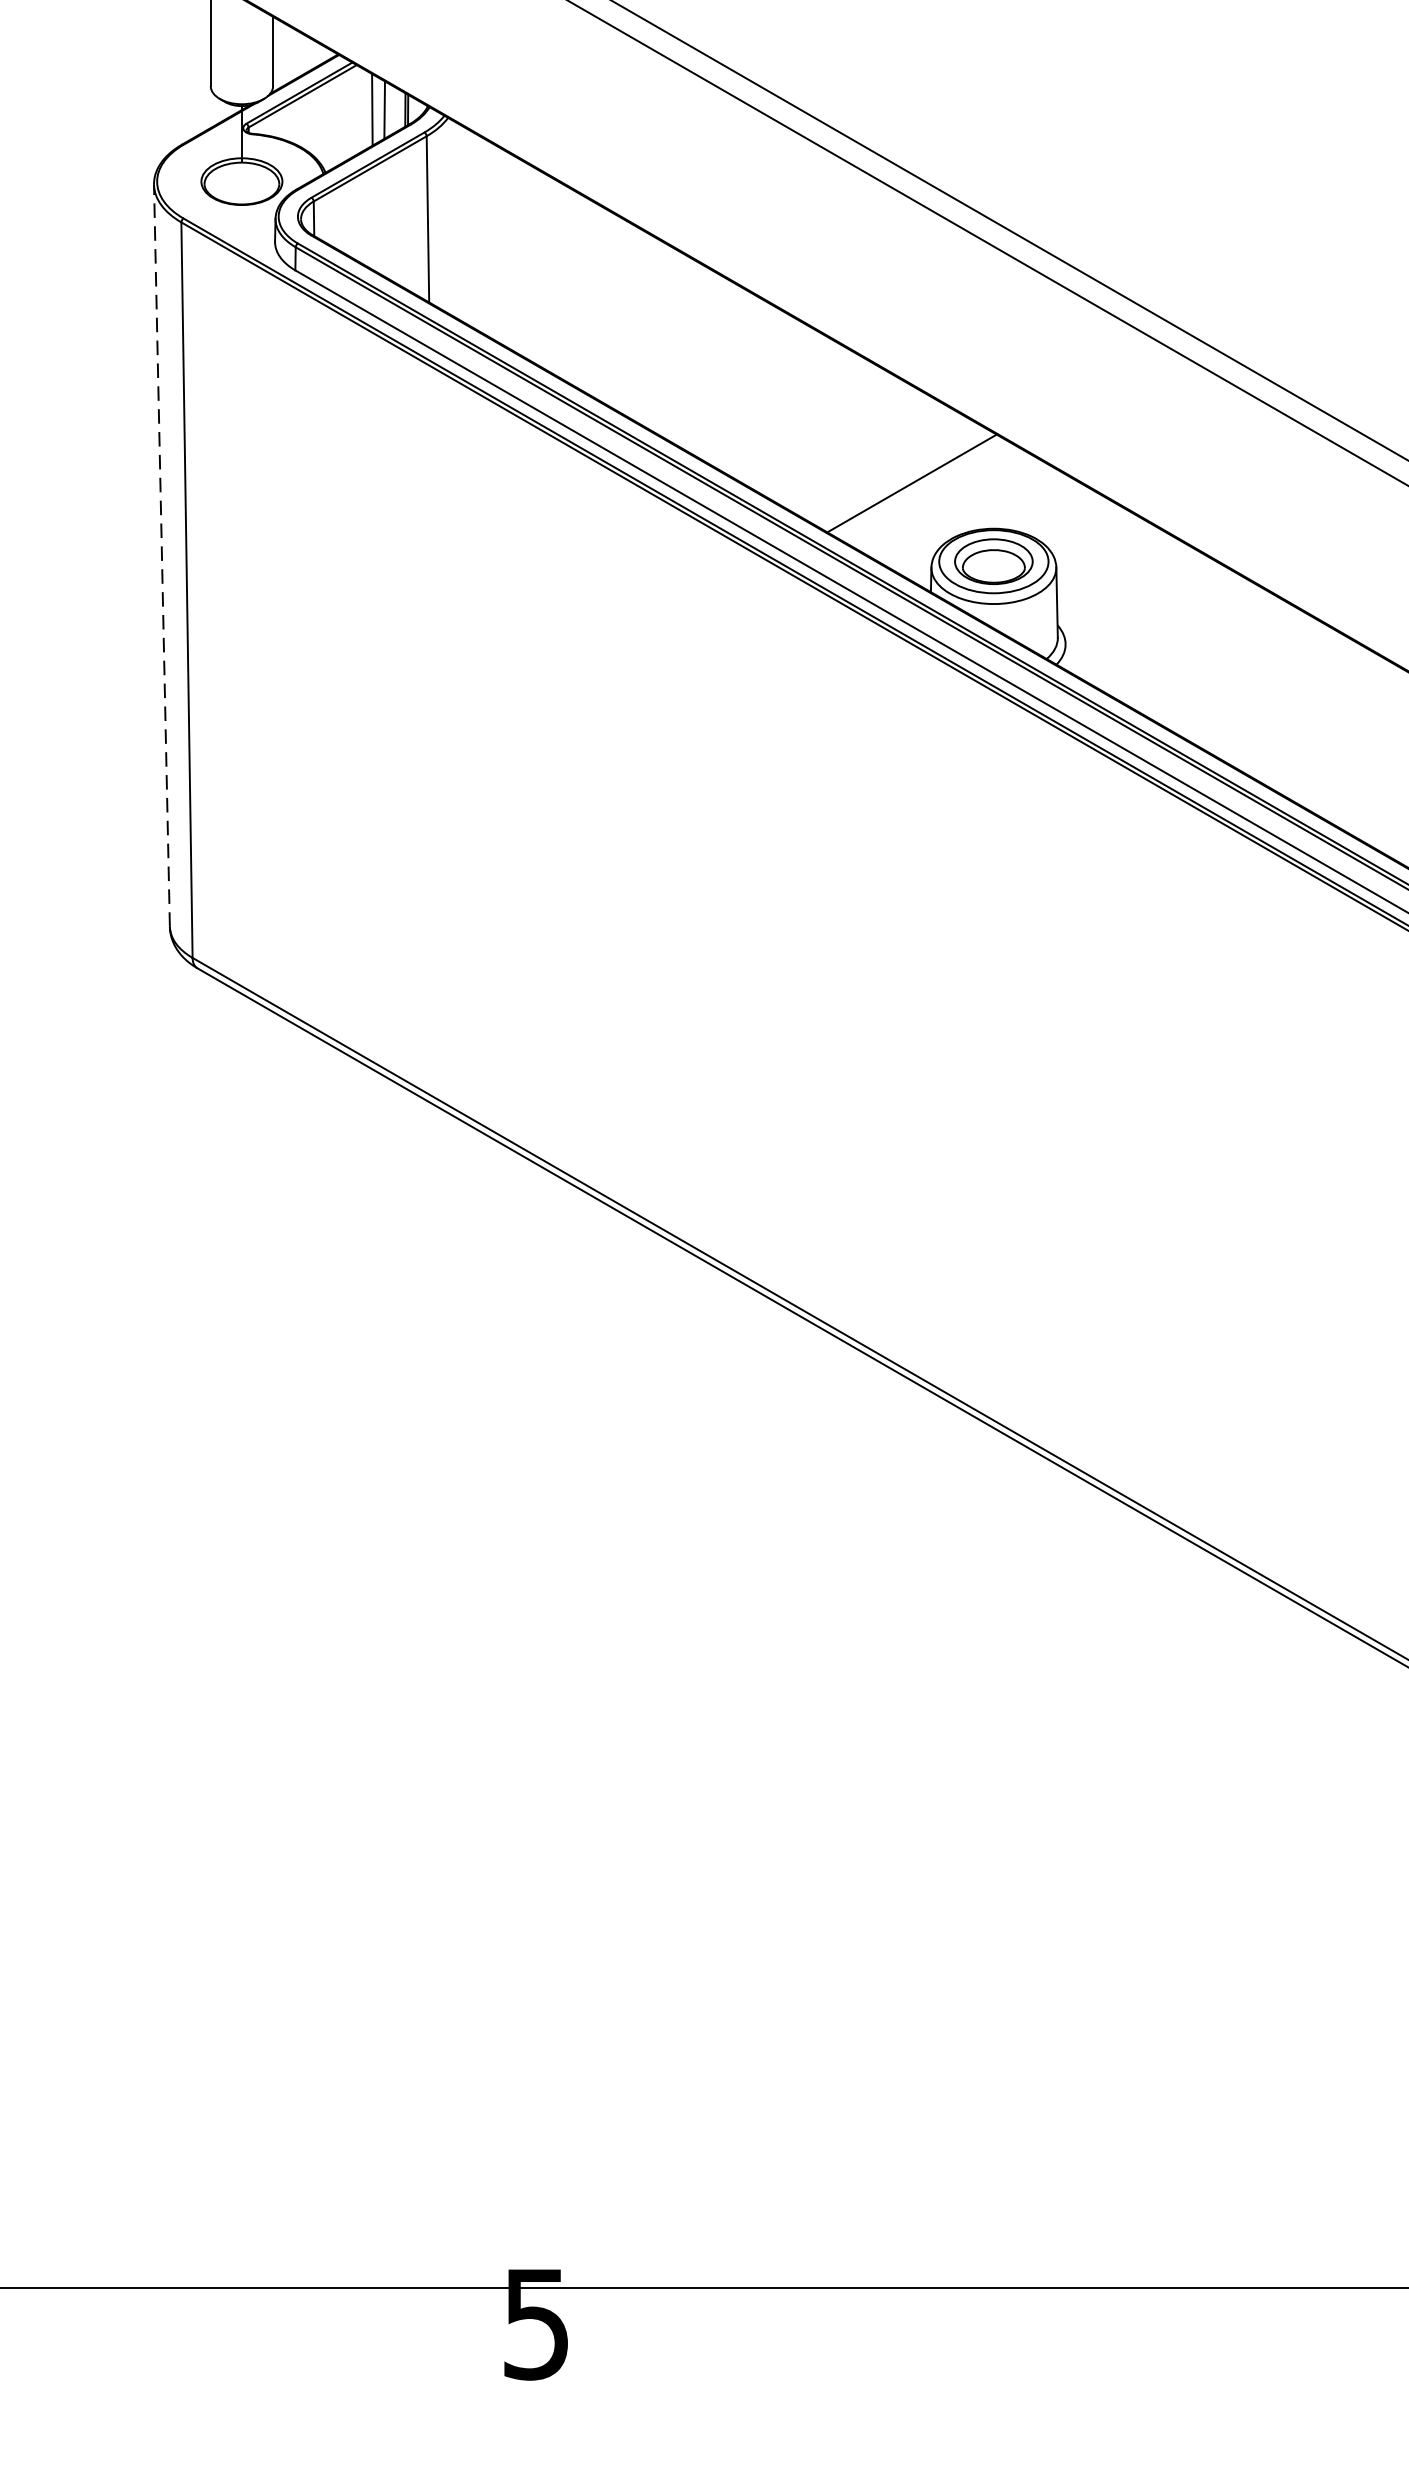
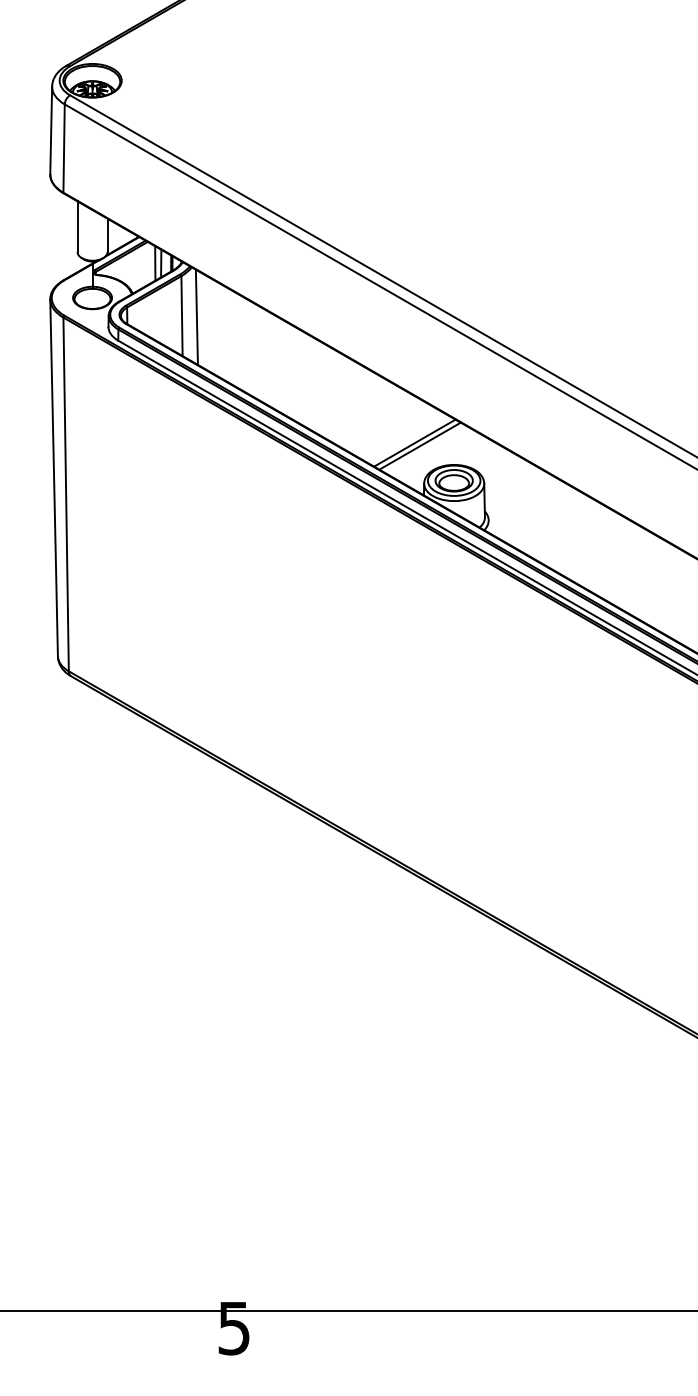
line: (458, 220) -> (196, 316), added
line: (921, 488) -> (419, 445), added
line: (162, 554) -> (54, 477), dashed -> solid

